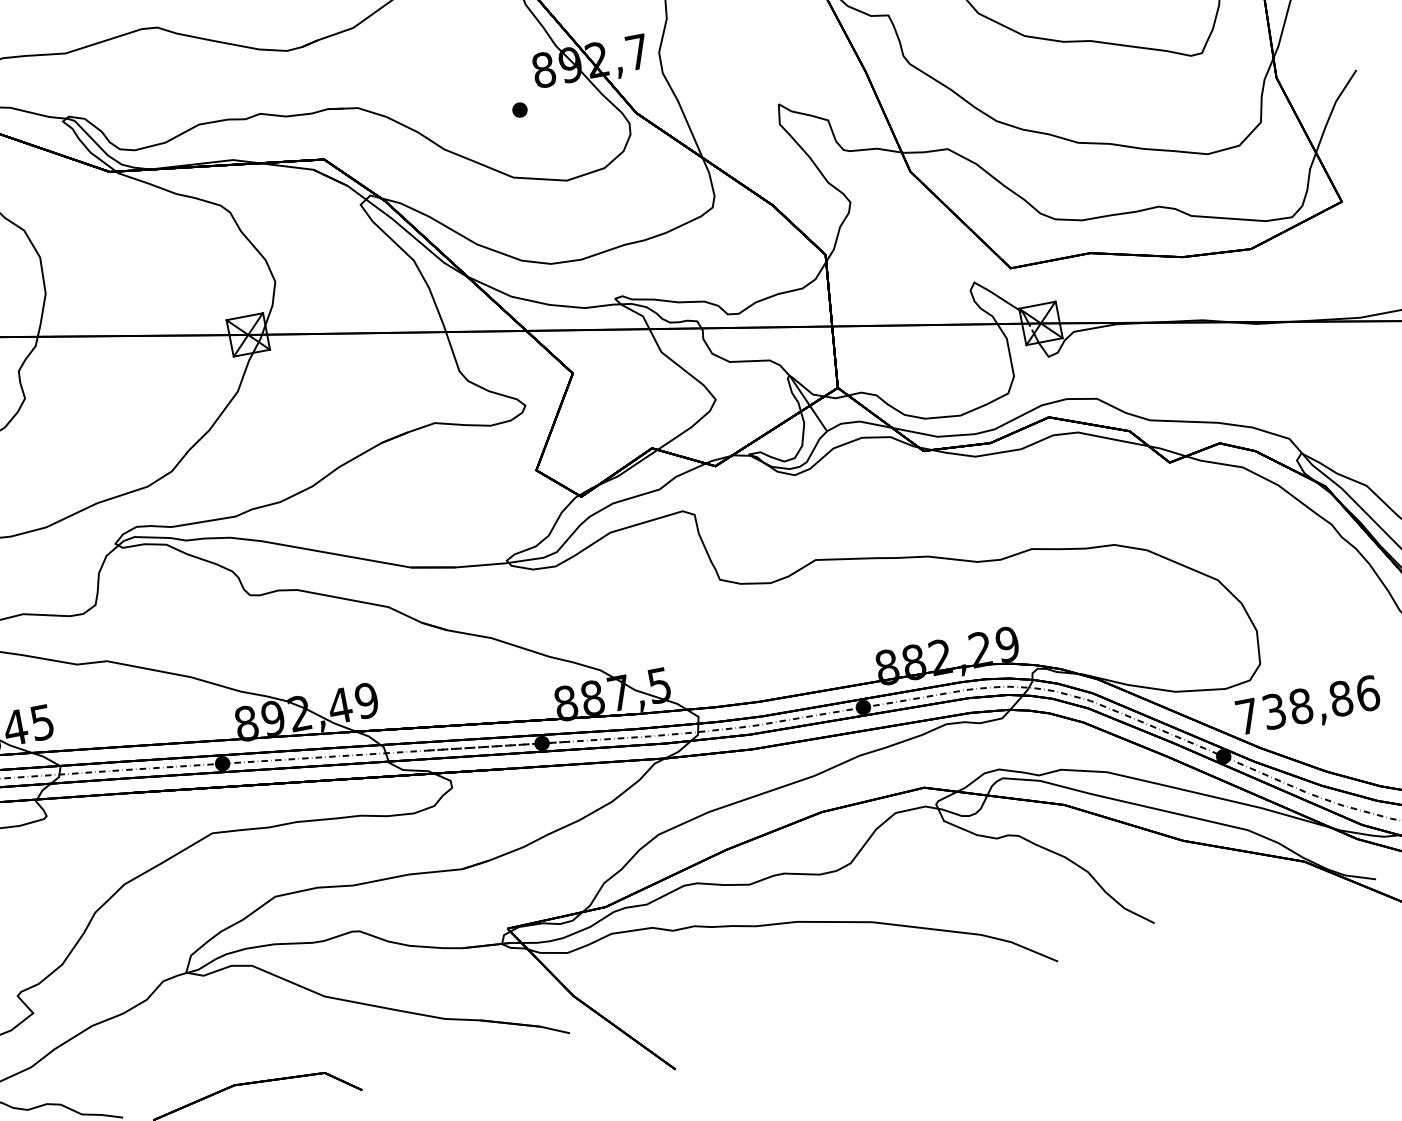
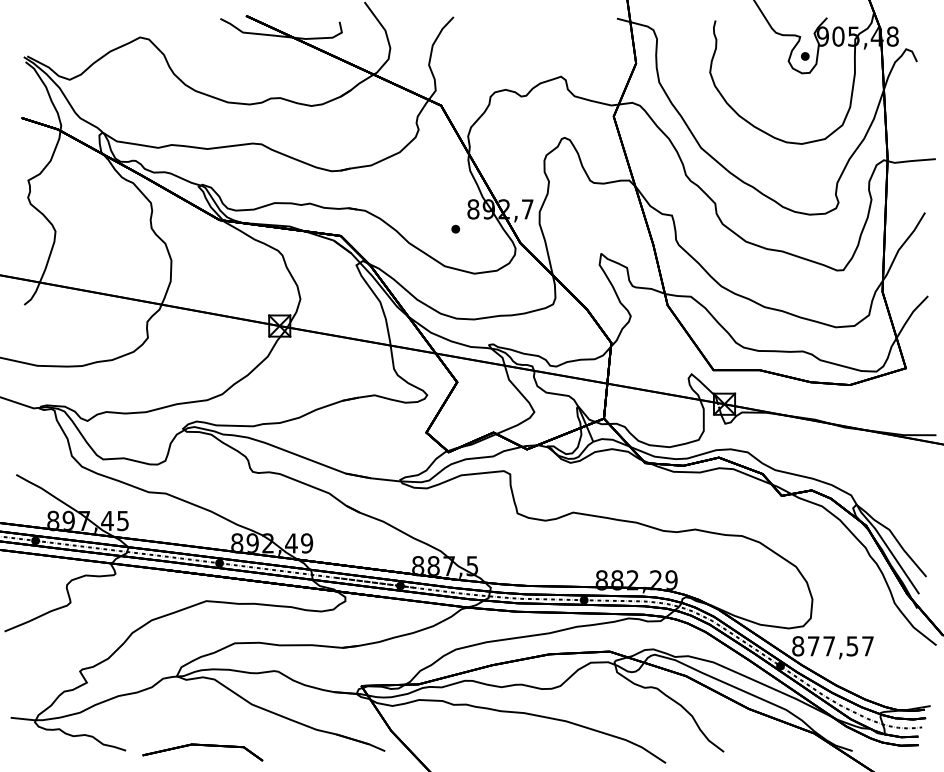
text: (1308, 705) -> (833, 646), 738,86 -> 877,57

